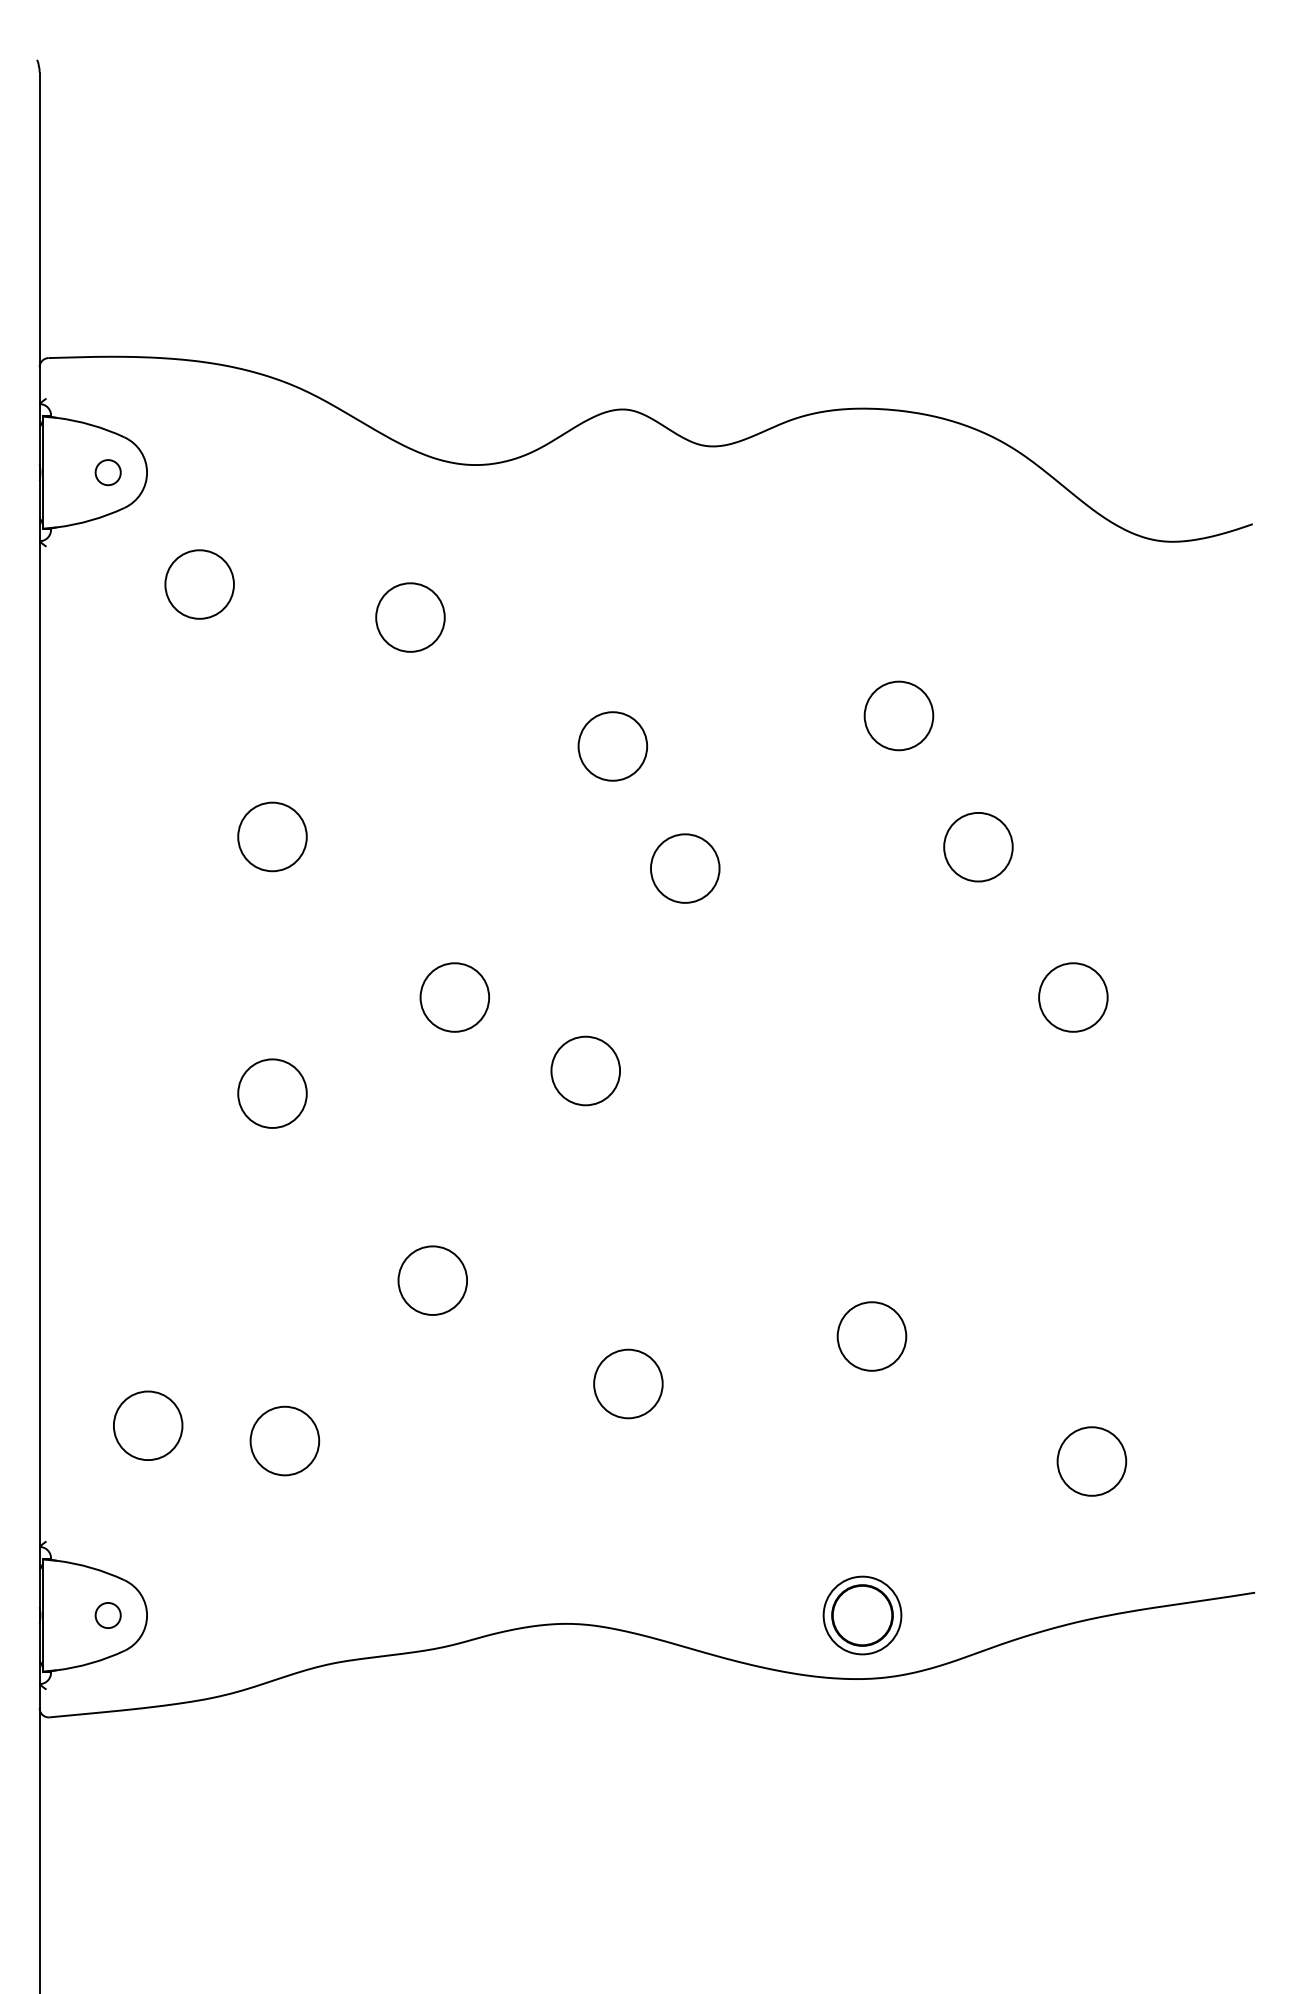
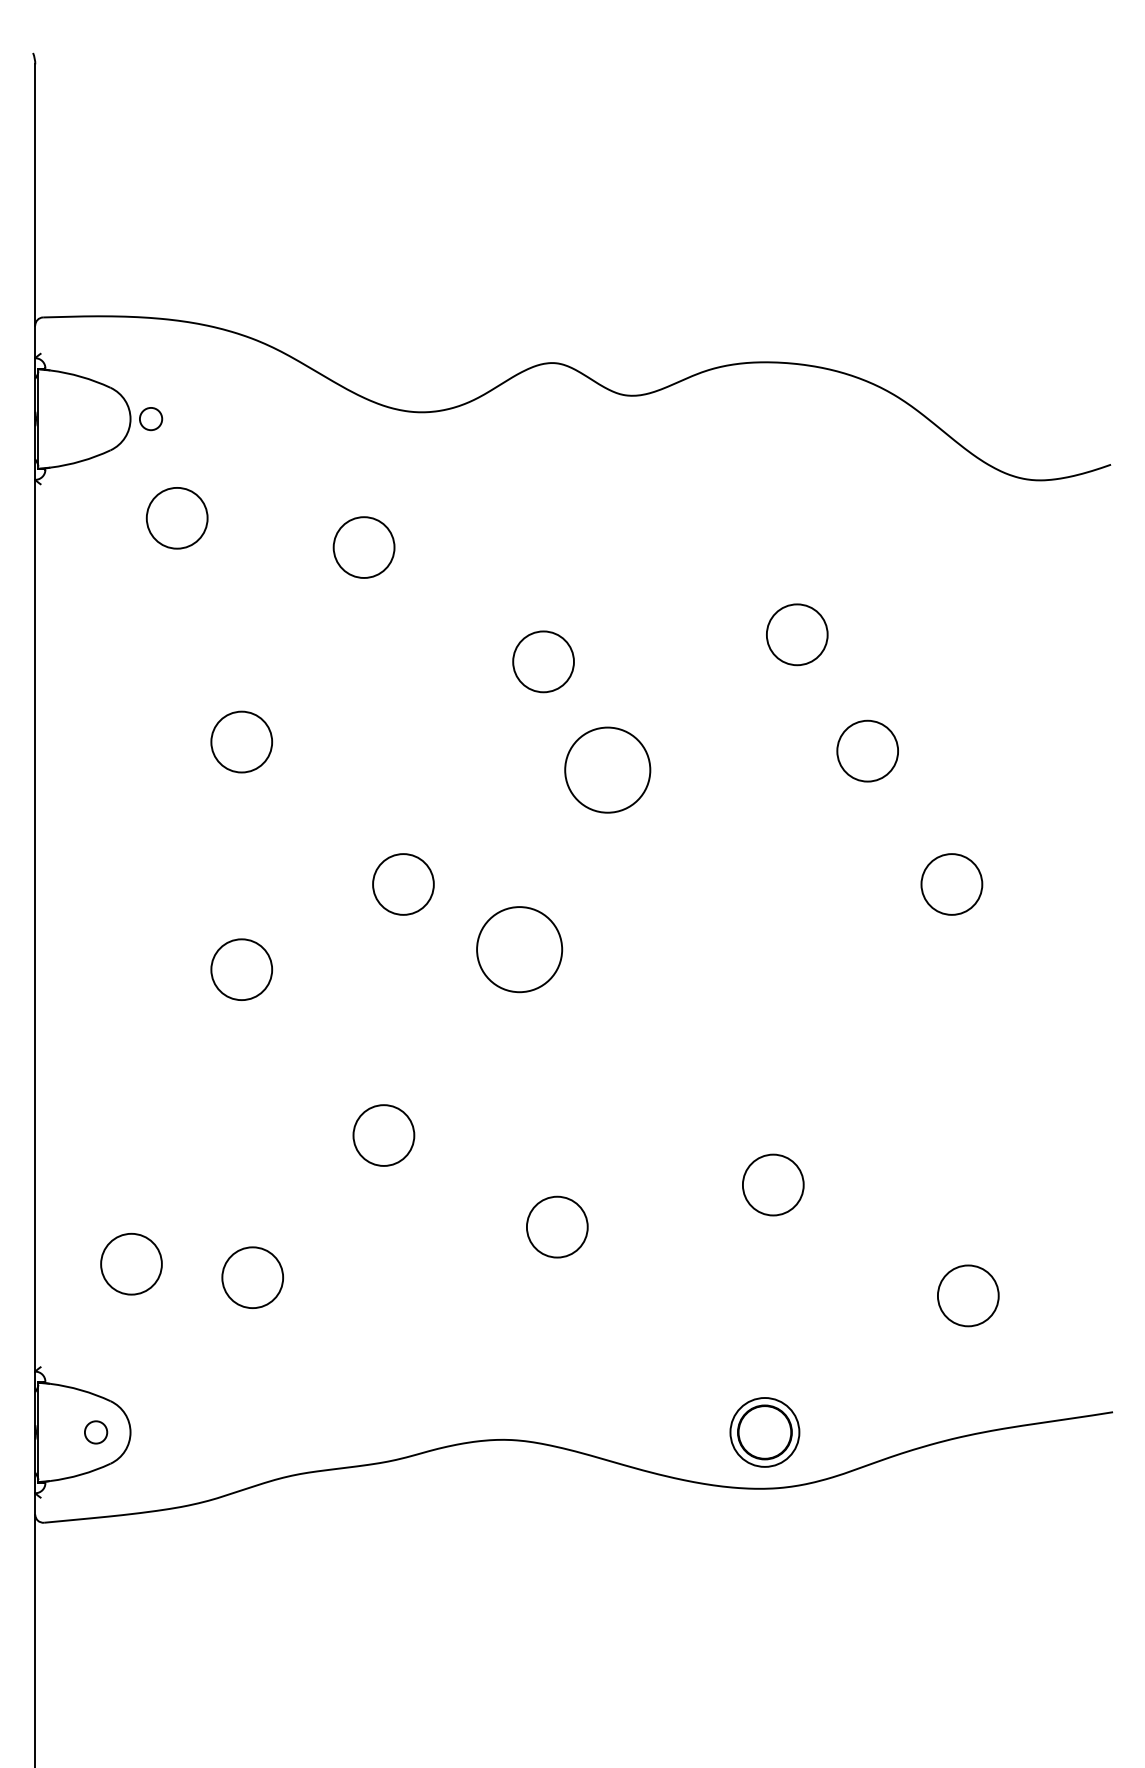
circle: (107, 472) -> (150, 418), moved
circle: (684, 868) -> (607, 770), size x1.4
circle: (585, 1070) -> (519, 949), size x1.4

